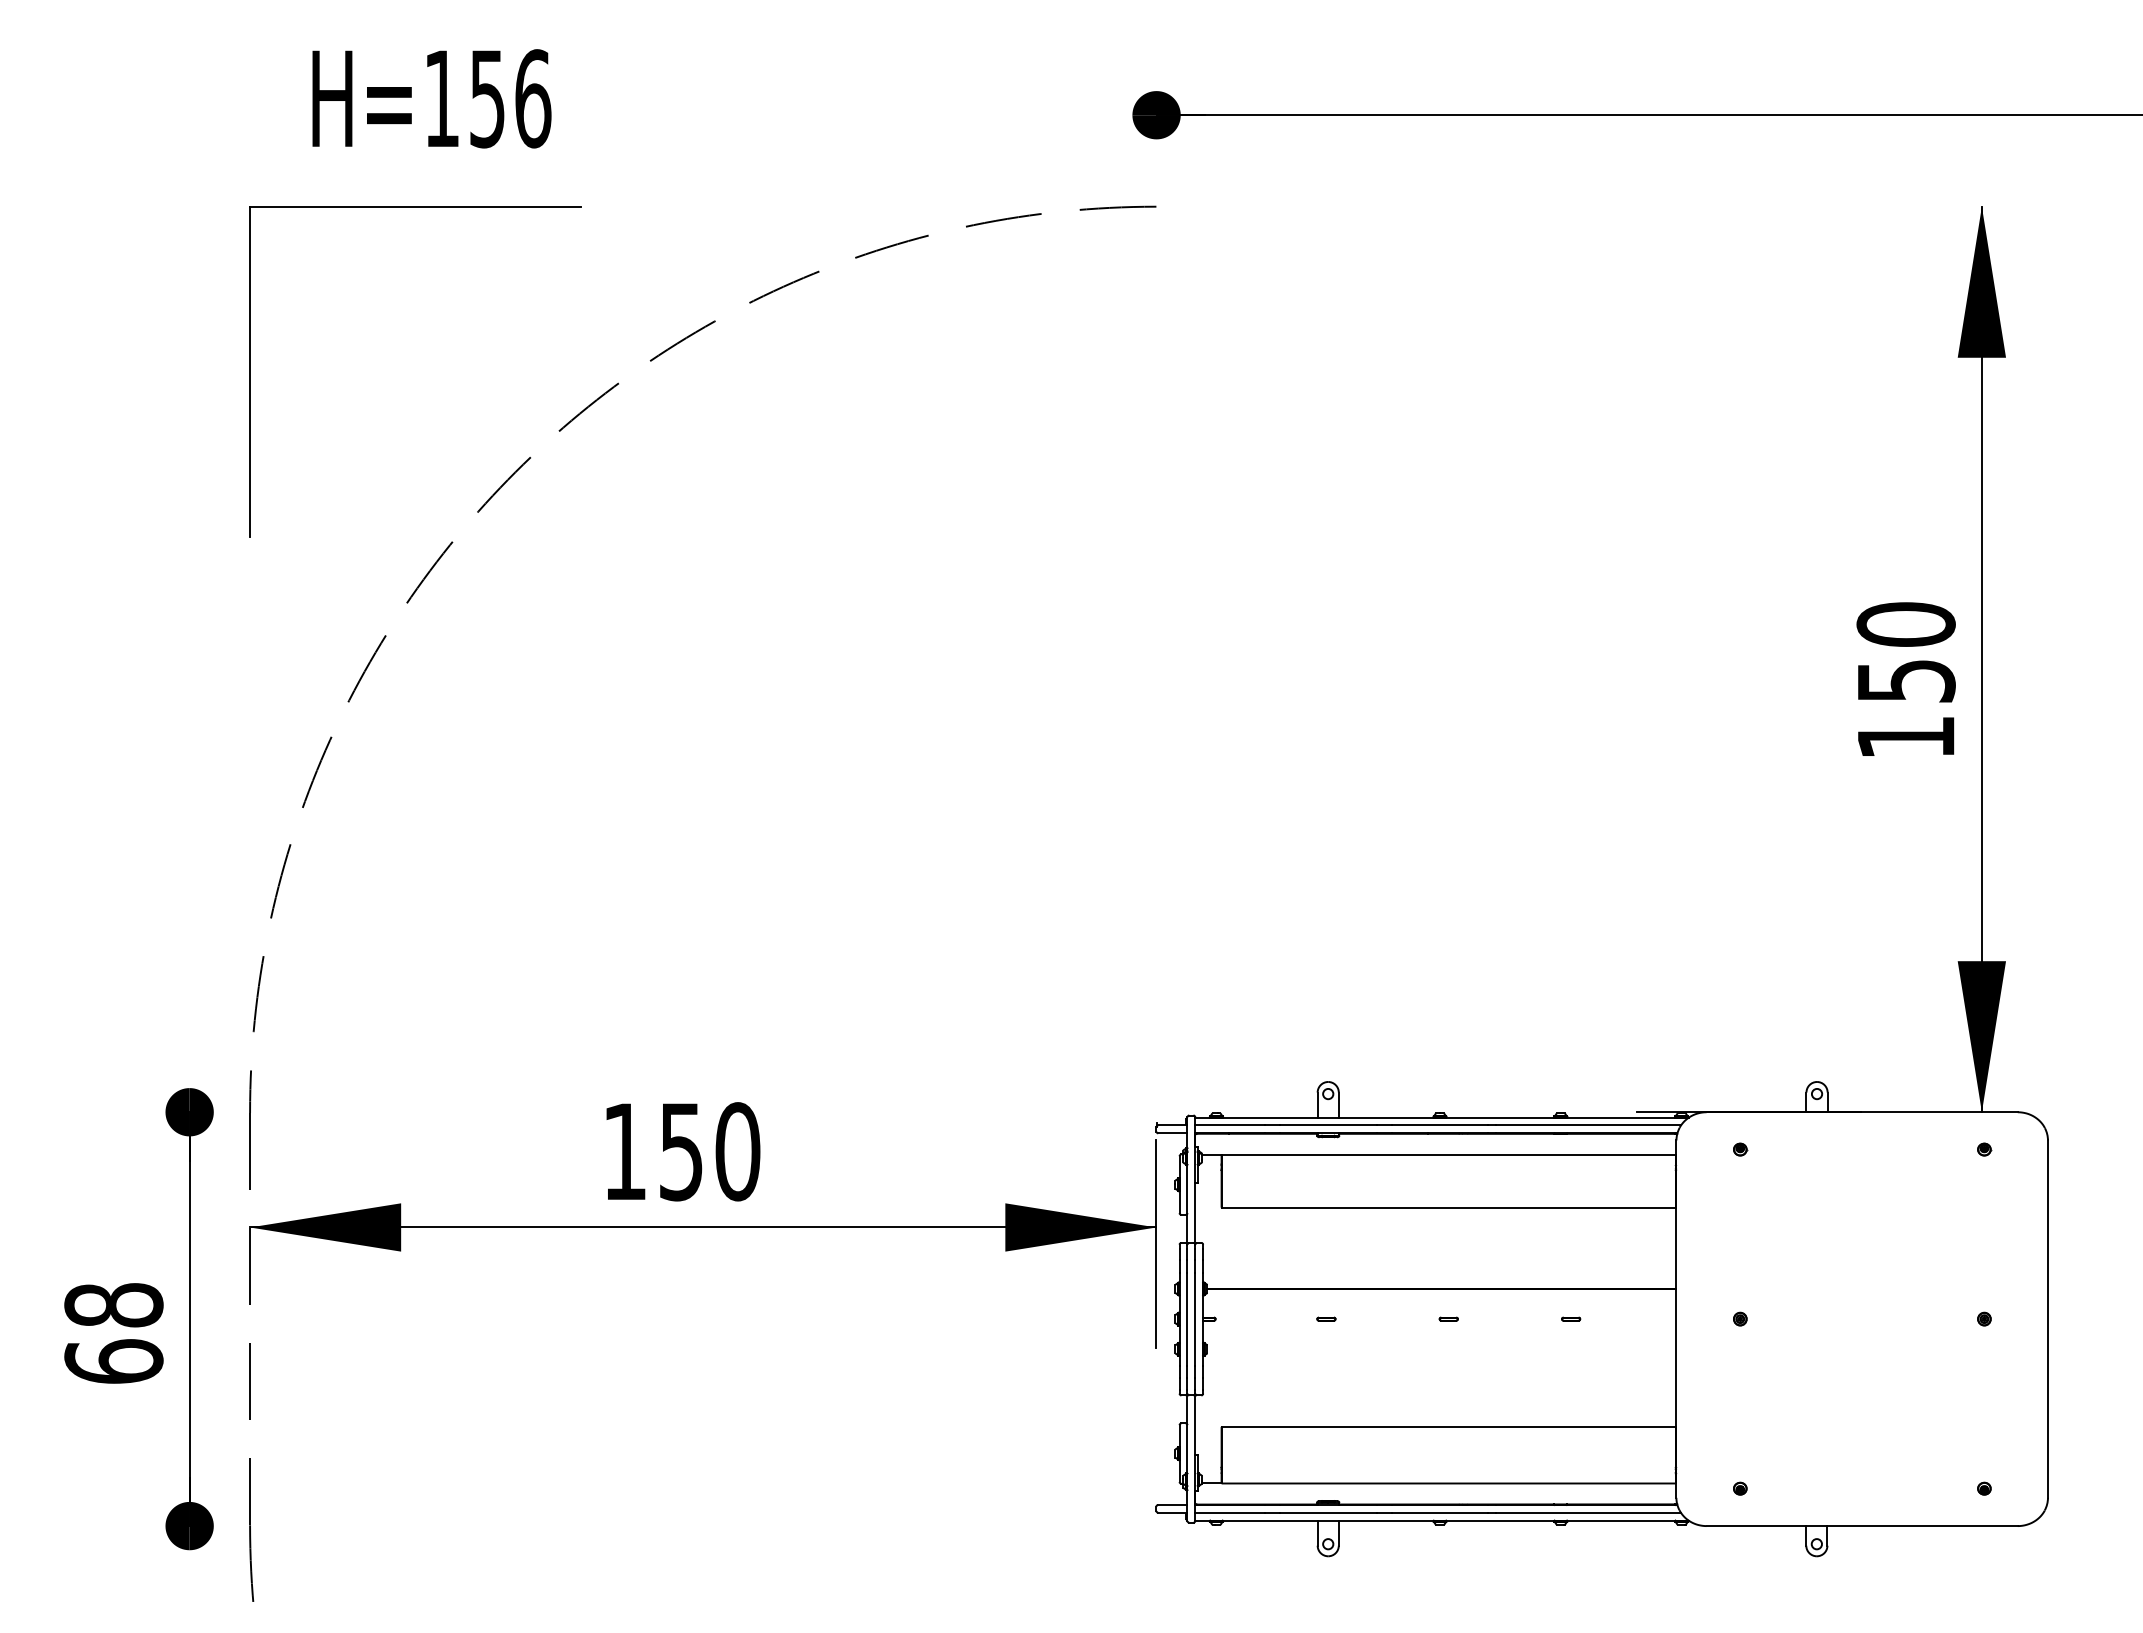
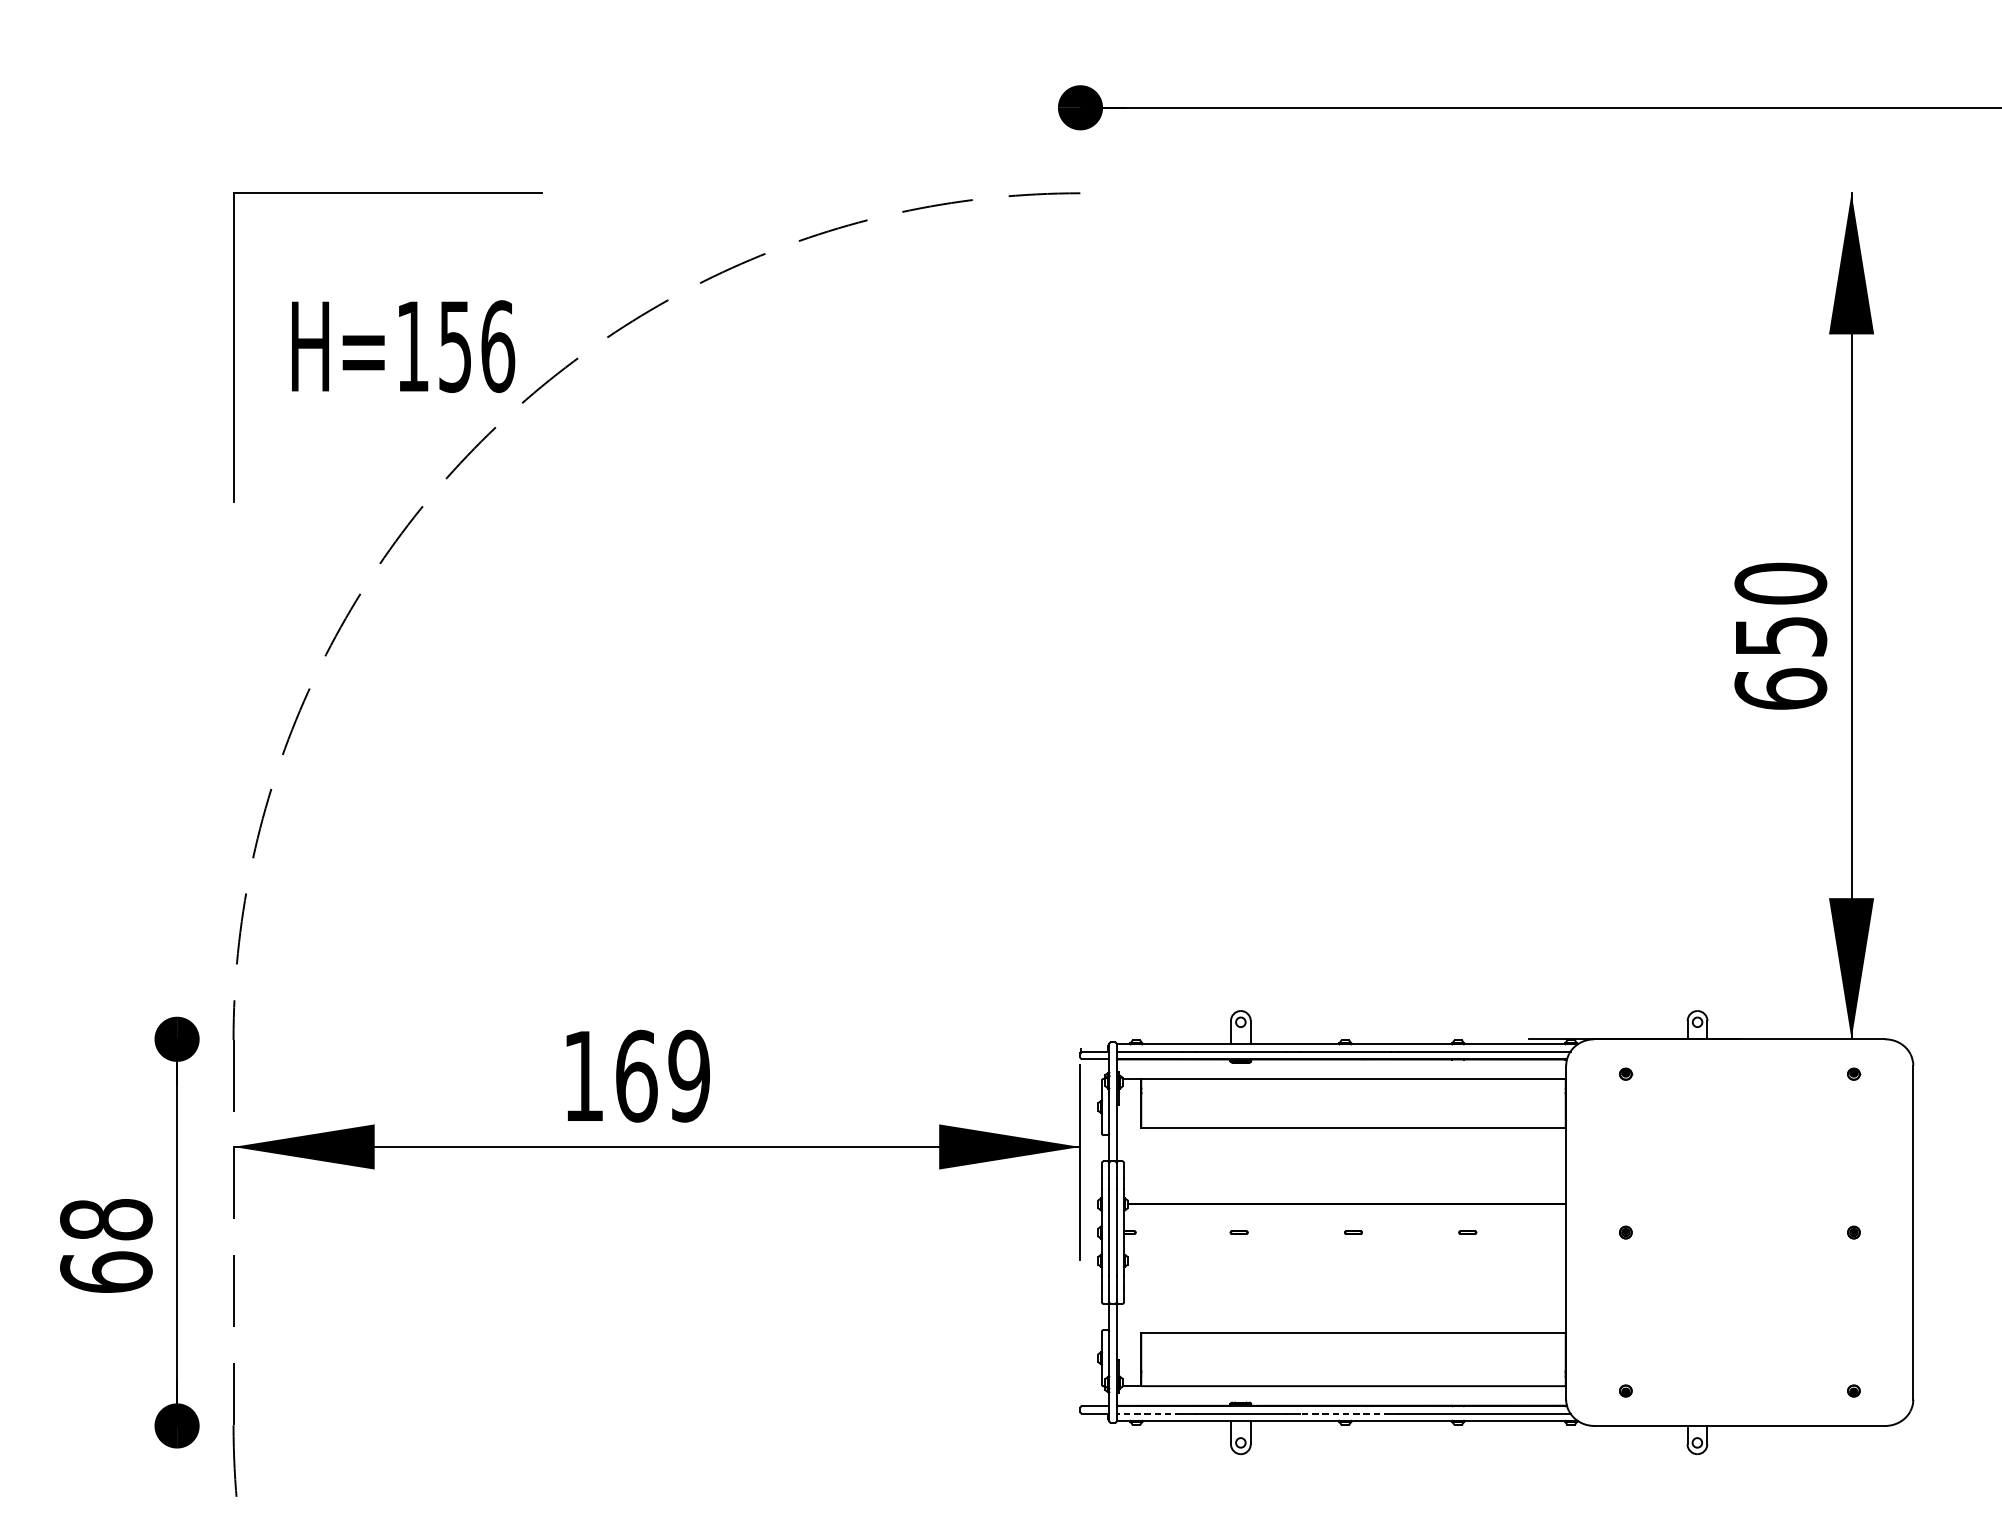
text: (431, 98) -> (403, 346), moved
text: (1905, 736) -> (1780, 688), 150 -> 650
text: (709, 1151) -> (662, 1075), 150 -> 169
line: (1230, 1512) -> (1149, 1413), solid -> dashed
line: (1439, 1512) -> (1344, 1413), solid -> dashed

